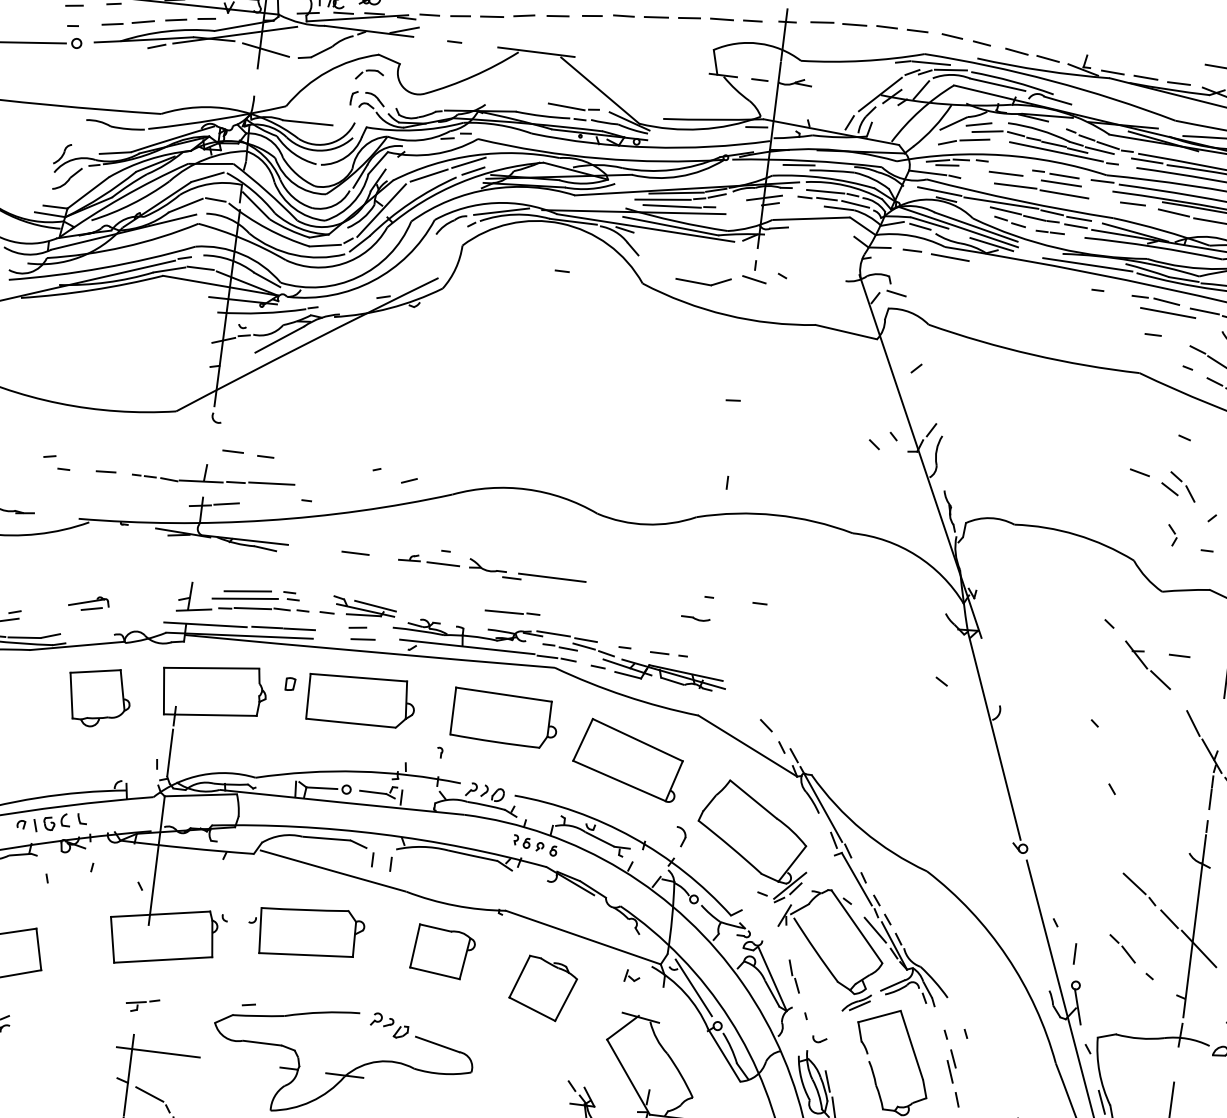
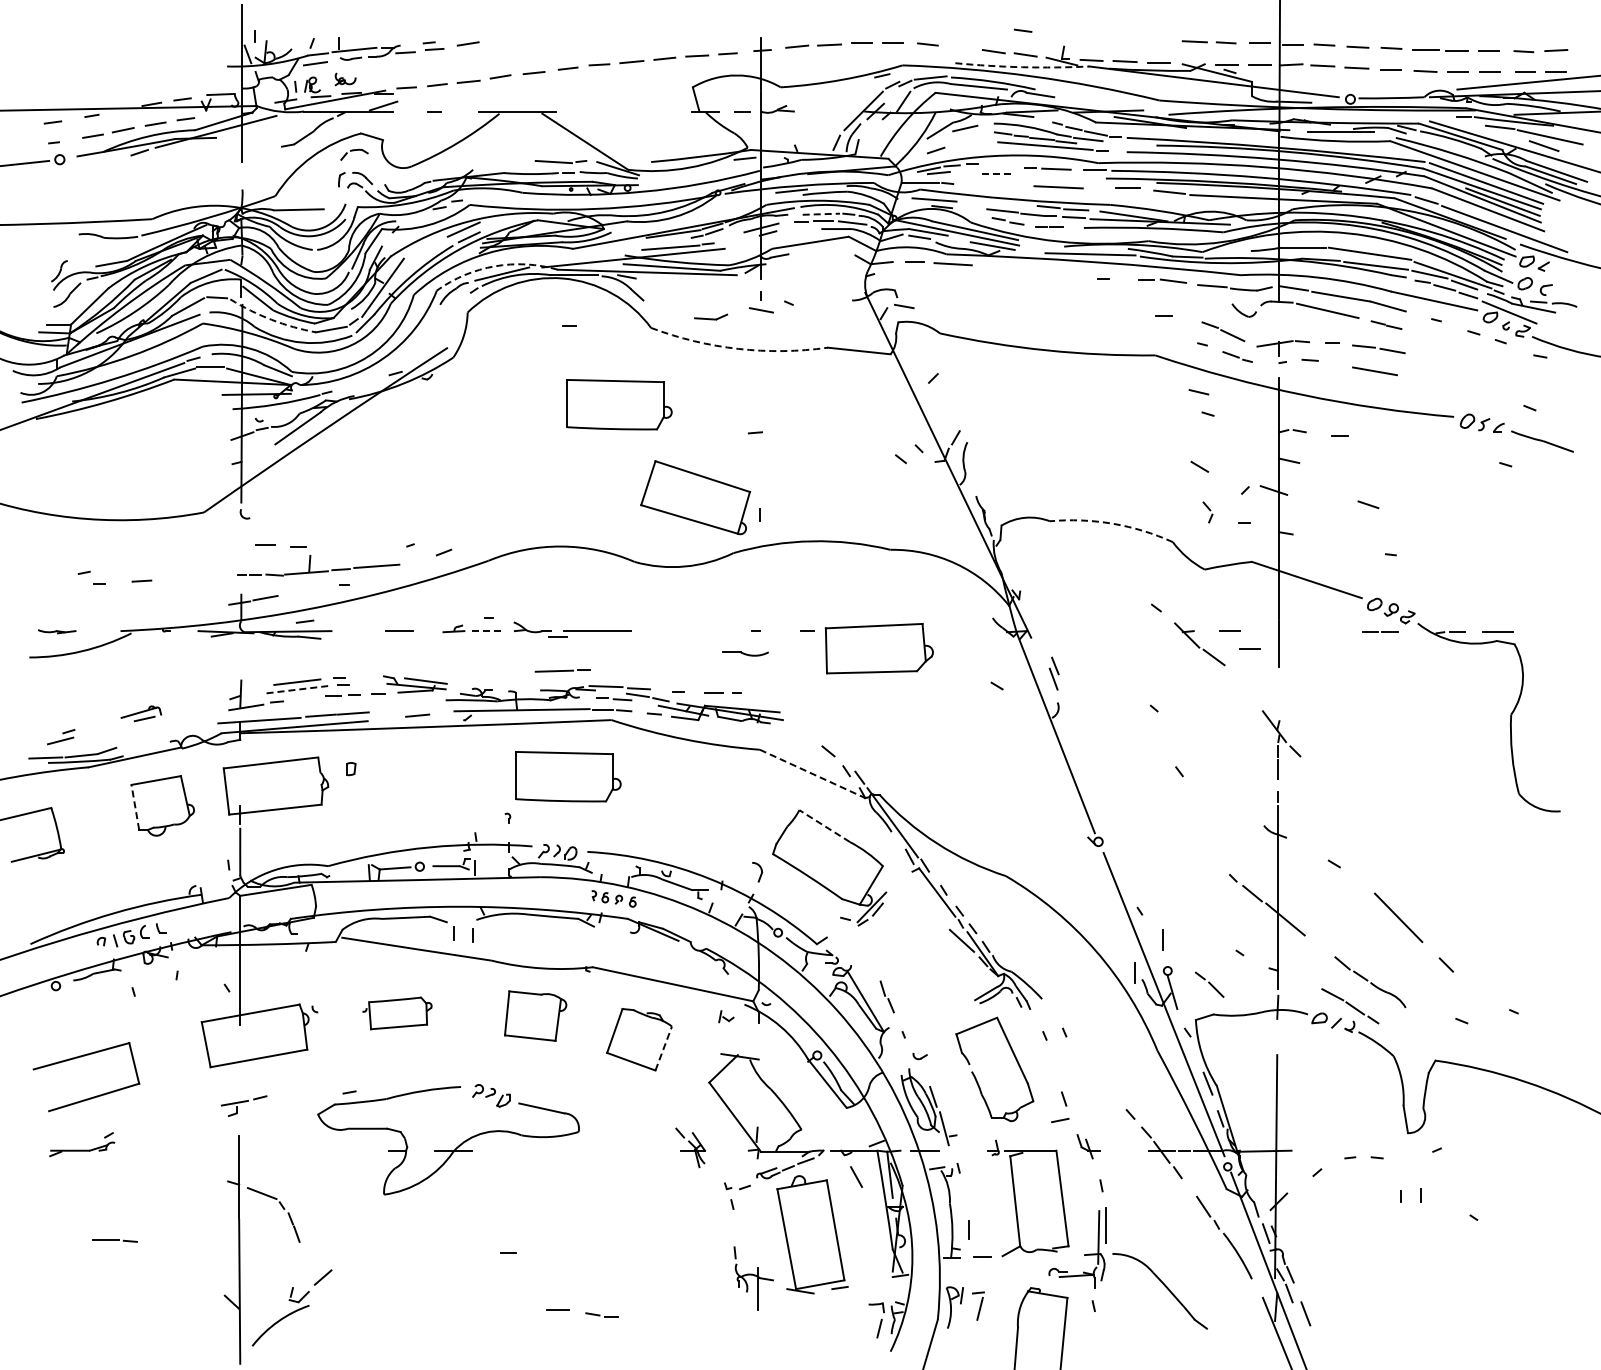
line: (982, 43) -> (1023, 30), moved
line: (266, 49) -> (248, 142), removed
line: (931, 63) -> (910, 73), removed
arc: (1043, 71) -> (1022, 67), solid -> dashed
line: (987, 131) -> (974, 134), removed
line: (974, 139) -> (962, 144), removed
line: (1147, 160) -> (1136, 143), removed
line: (428, 174) -> (425, 246), removed
line: (1006, 174) -> (998, 174), solid -> dashed
line: (1061, 183) -> (1054, 176), removed
line: (1015, 186) -> (1009, 185), removed
line: (825, 192) -> (821, 214), solid -> dashed
line: (662, 198) -> (660, 241), removed
line: (1000, 202) -> (996, 203), removed
arc: (494, 203) -> (494, 266), solid -> dashed
arc: (267, 228) -> (271, 319), solid -> dashed
part: (704, 279) -> (711, 316), size x0.6
line: (1167, 312) -> (1175, 291), removed
arc: (726, 314) -> (738, 348), solid -> dashed
part: (601, 355) -> (619, 404), added
line: (1139, 472) -> (1198, 392), moved
part: (214, 475) -> (318, 565), moved
part: (1183, 486) -> (1212, 462), removed
arc: (1076, 534) -> (1112, 523), solid -> dashed
line: (442, 564) -> (487, 631), solid -> dashed
line: (245, 598) -> (295, 689), solid -> dashed
line: (252, 608) -> (304, 698), removed
part: (694, 619) -> (744, 654), size x1.6
line: (357, 627) -> (304, 621), moved
line: (1196, 675) -> (1249, 648), added
line: (71, 695) -> (135, 807), solid -> dashed
part: (360, 700) -> (878, 648), moved
line: (1192, 723) -> (1251, 696), removed
line: (748, 746) -> (813, 774), solid -> dashed
part: (628, 759) -> (695, 497), moved
line: (753, 799) -> (824, 826), solid -> dashed
line: (1134, 883) -> (1213, 862), removed
part: (306, 932) -> (397, 1013), size x0.6
part: (1122, 948) -> (1209, 984), moved
part: (818, 952) -> (908, 970), removed
line: (1042, 982) -> (1134, 972), added
line: (693, 987) -> (788, 1020), removed
line: (565, 1000) -> (663, 1048), solid -> dashed
part: (142, 1004) -> (243, 1105), size x1.4
line: (158, 1052) -> (265, 1150), removed
part: (950, 1066) -> (1053, 673), moved

